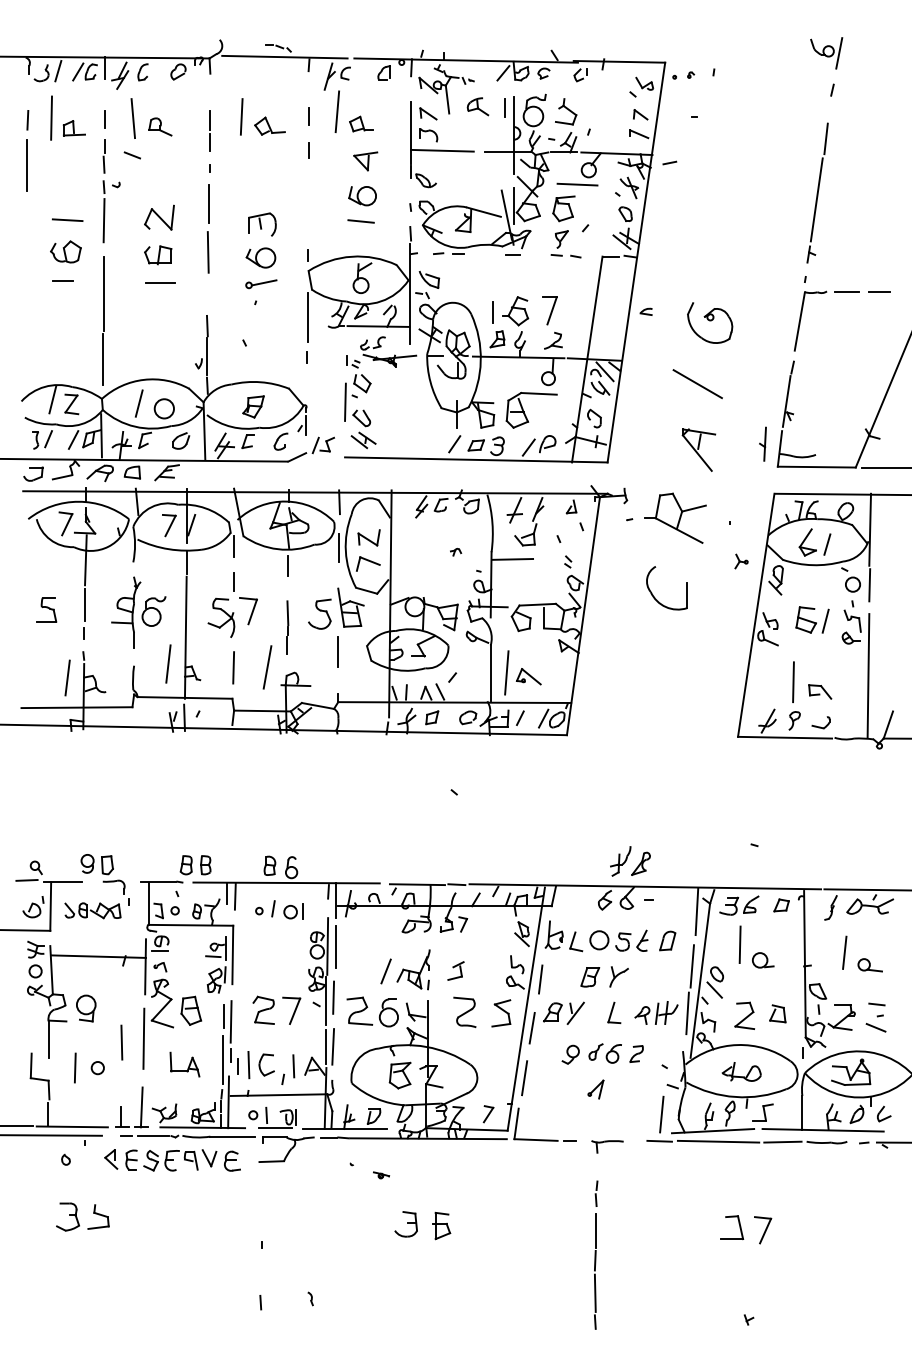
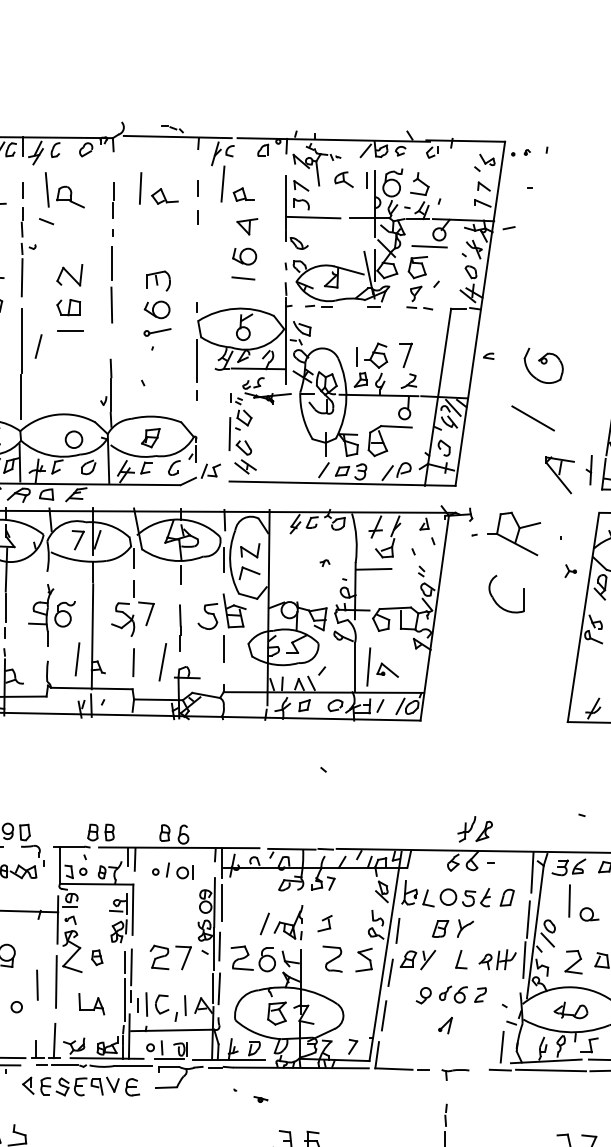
part: (160, 126) -> (70, 196), size x1.4
line: (138, 403) -> (38, 346), moved
part: (698, 449) -> (559, 474), moved
part: (191, 1010) -> (97, 957), size x0.6

